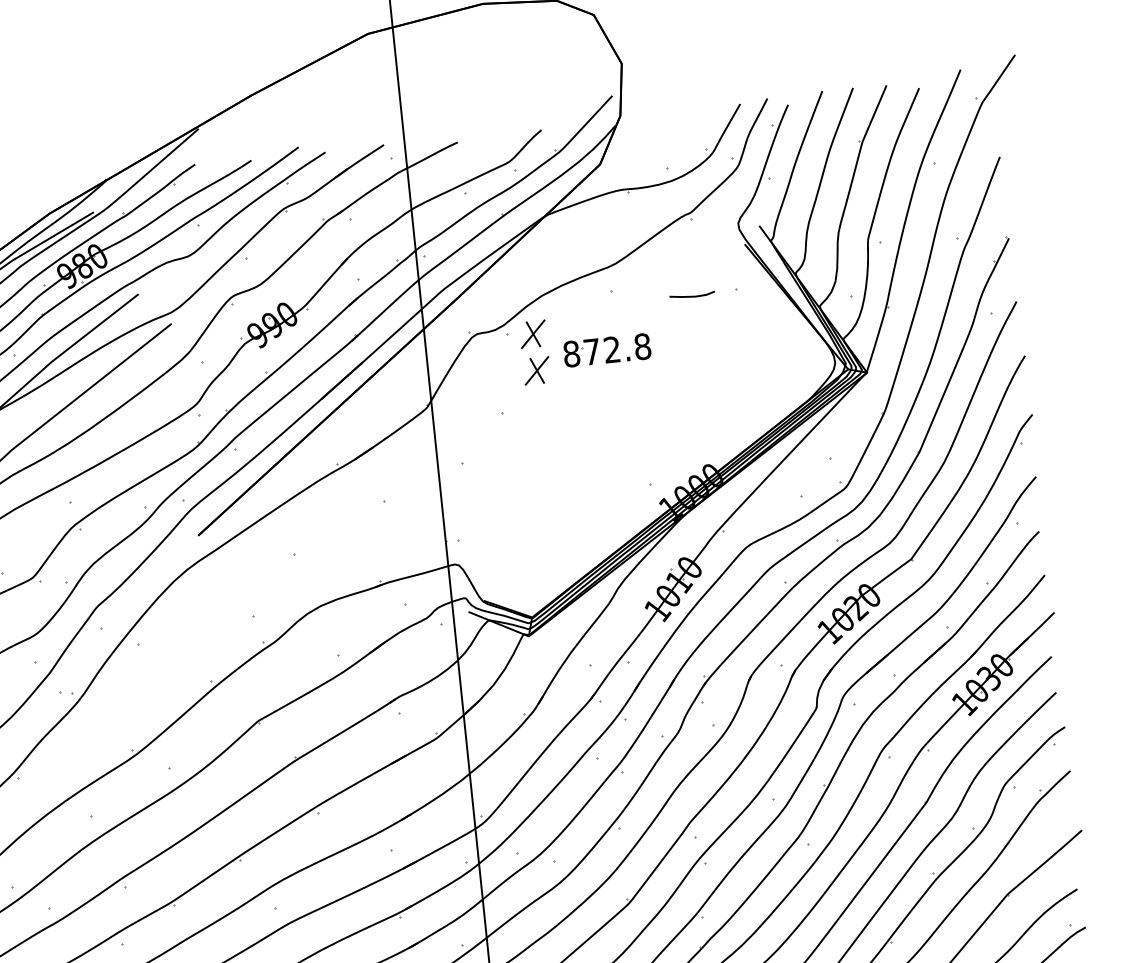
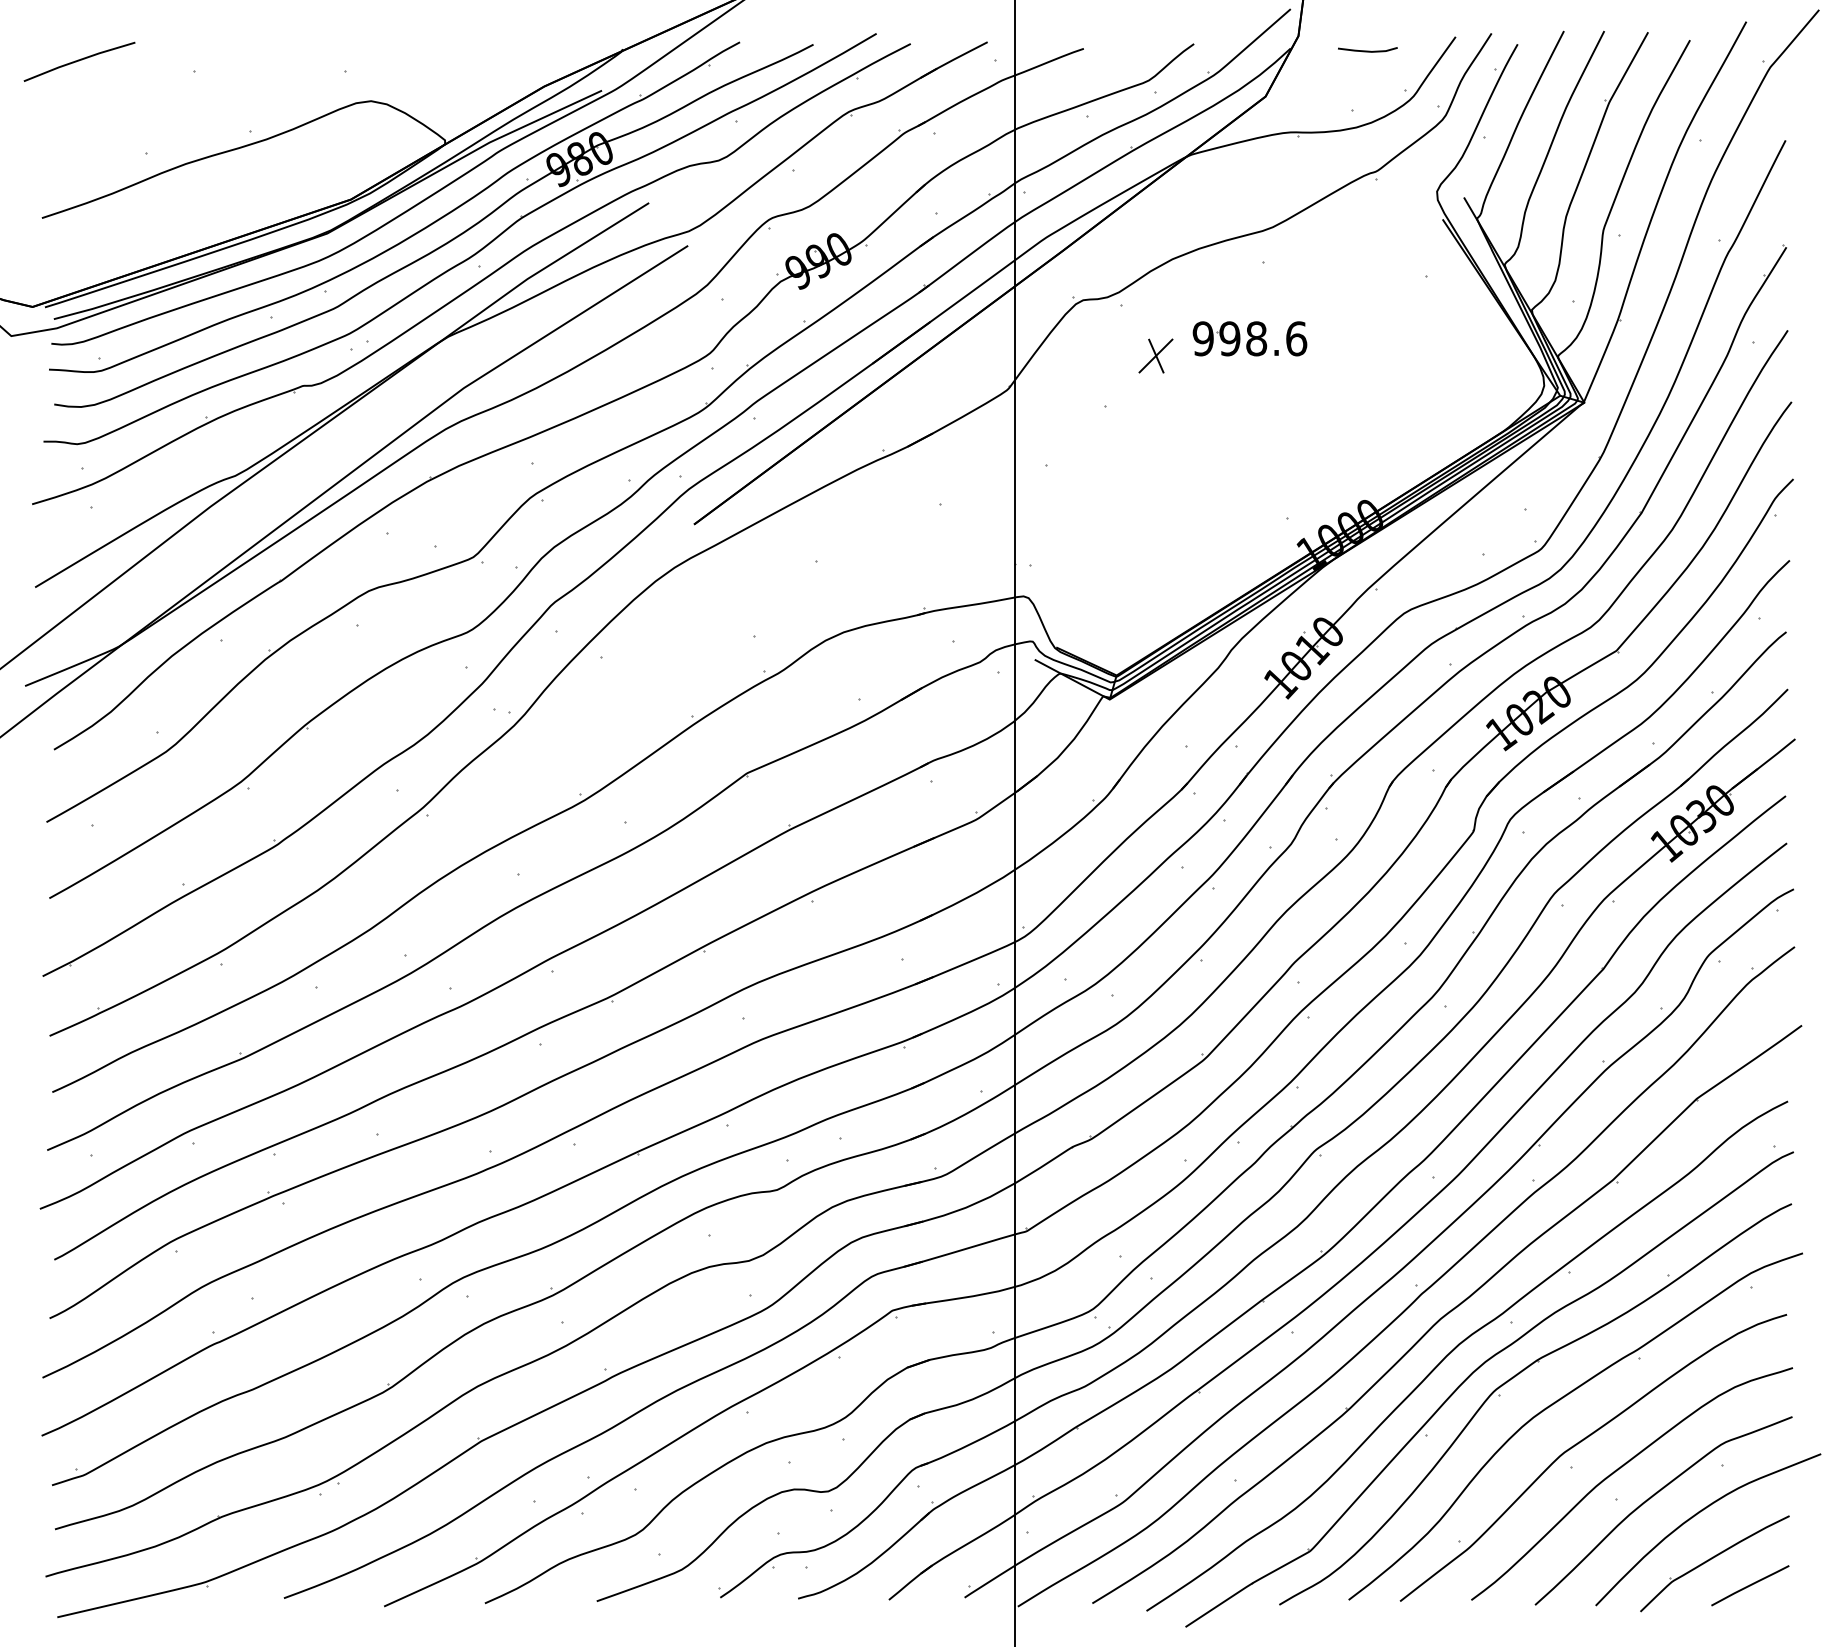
line: (692, 295) -> (1367, 50), moved
part: (532, 333) -> (1155, 307), removed
text: (606, 350) -> (1249, 338), 872.8 -> 998.6

